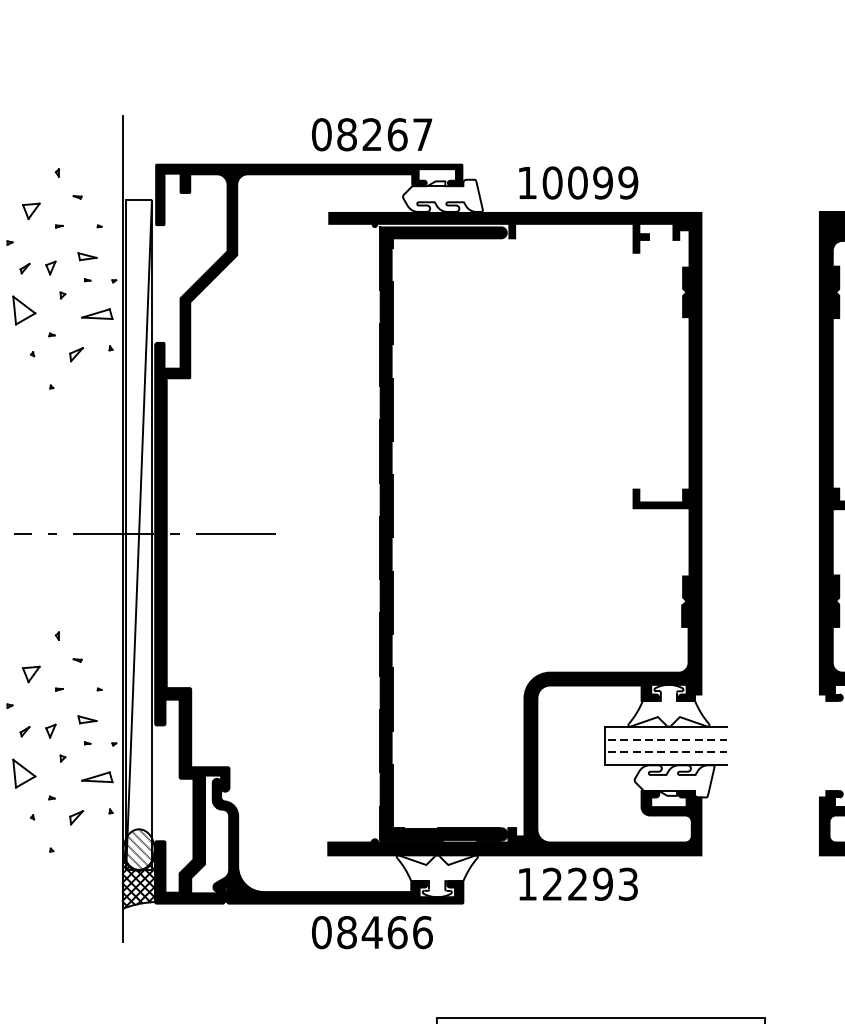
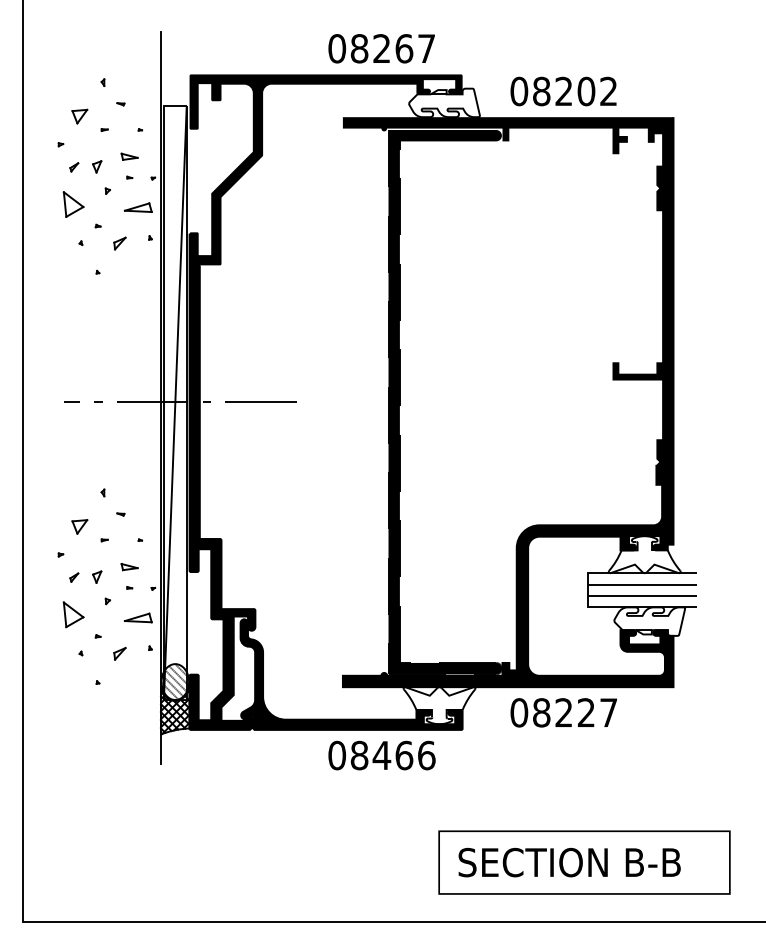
text: (577, 182) -> (563, 91), 10099 -> 08202
line: (665, 739) -> (641, 584), dashed -> solid
line: (665, 751) -> (641, 595), dashed -> solid
text: (577, 883) -> (563, 712), 12293 -> 08227

